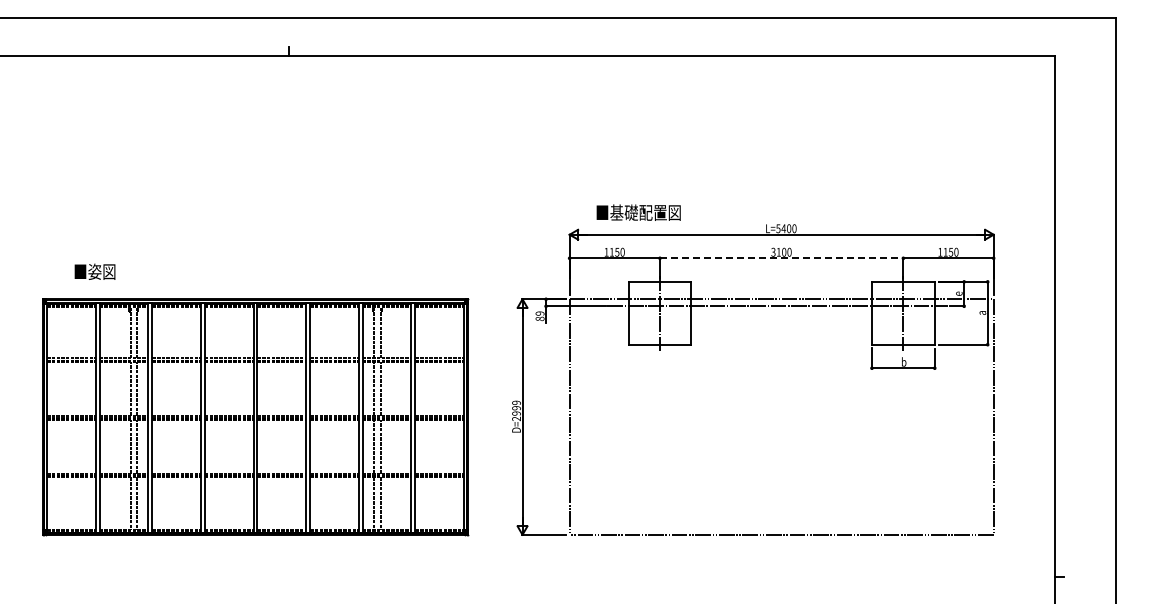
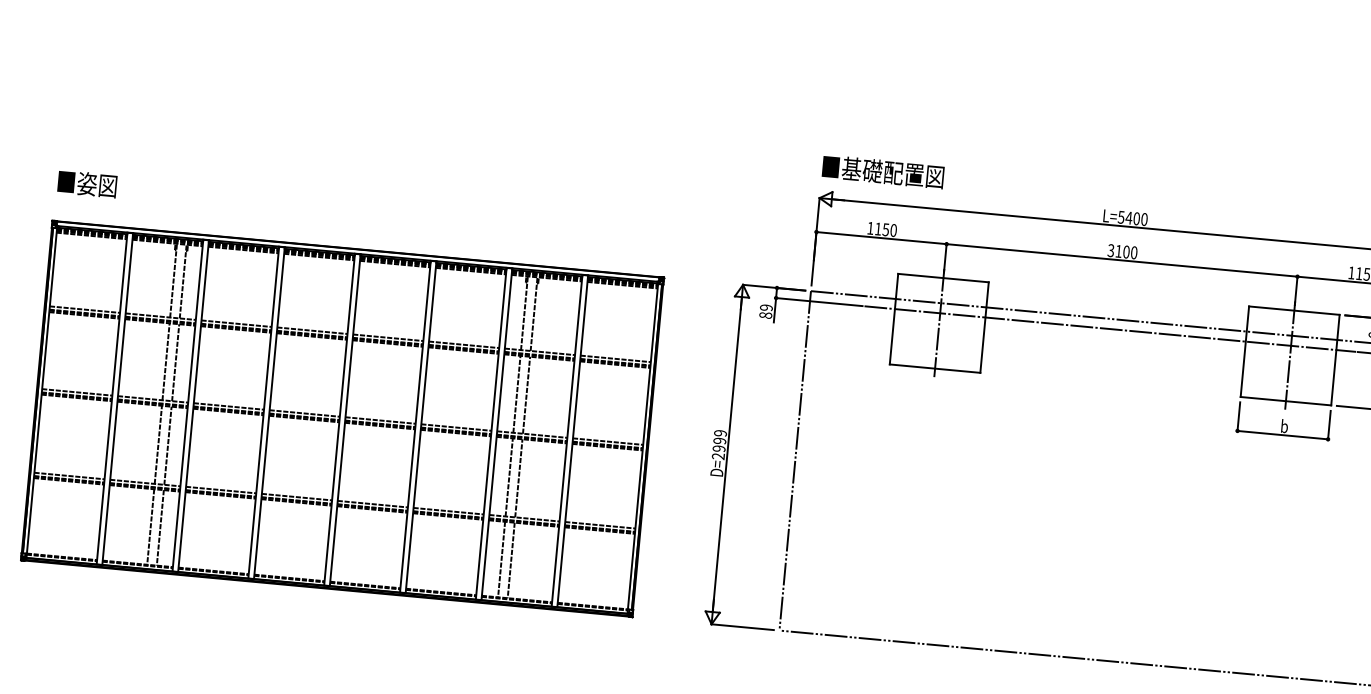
text: (638, 212) -> (882, 171), moved
line: (781, 258) -> (1121, 260), dashed -> solid
text: (94, 271) -> (86, 183), moved

